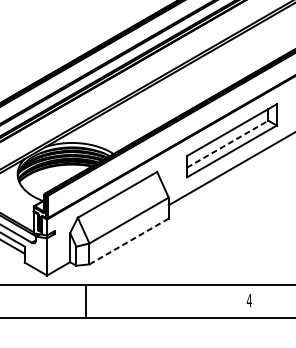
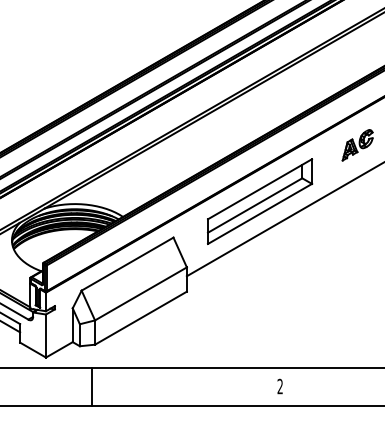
line: (228, 144) -> (255, 205), dashed -> solid
line: (128, 241) -> (140, 318), dashed -> solid
text: (249, 300) -> (280, 386), 4 -> 2

